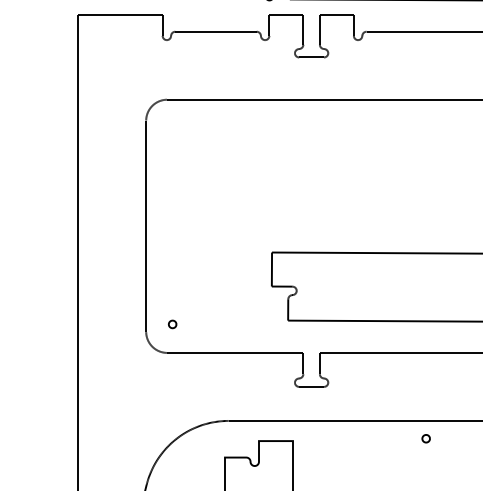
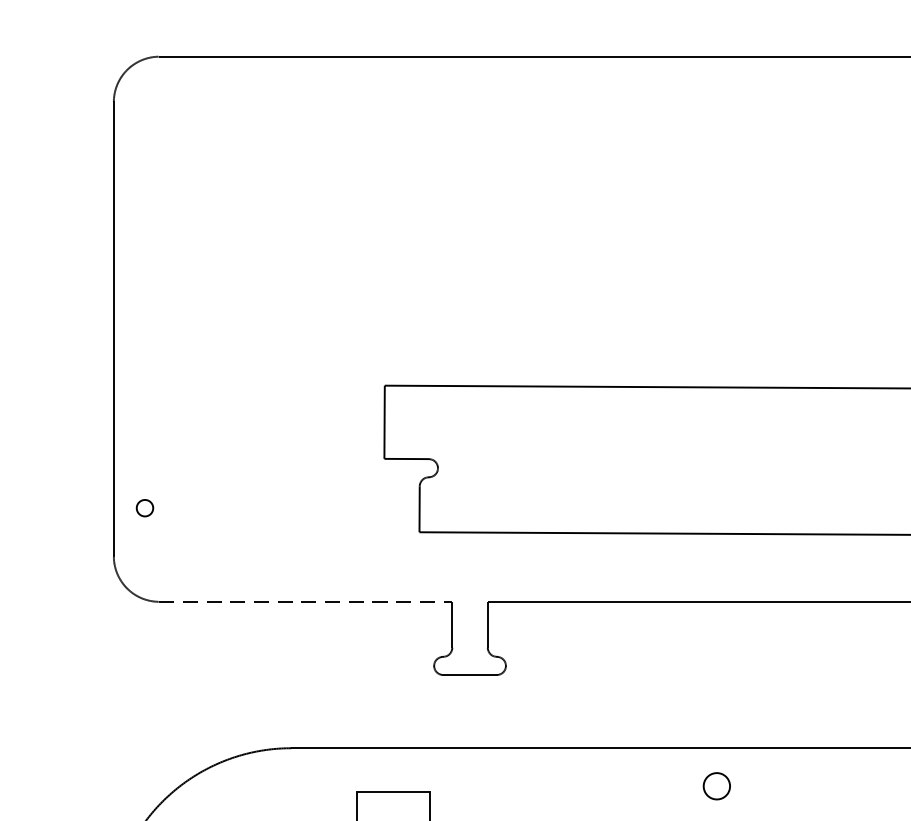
part: (172, 324) -> (144, 508), moved
line: (235, 352) -> (306, 600), solid -> dashed
part: (425, 438) -> (715, 786), size x1.6

